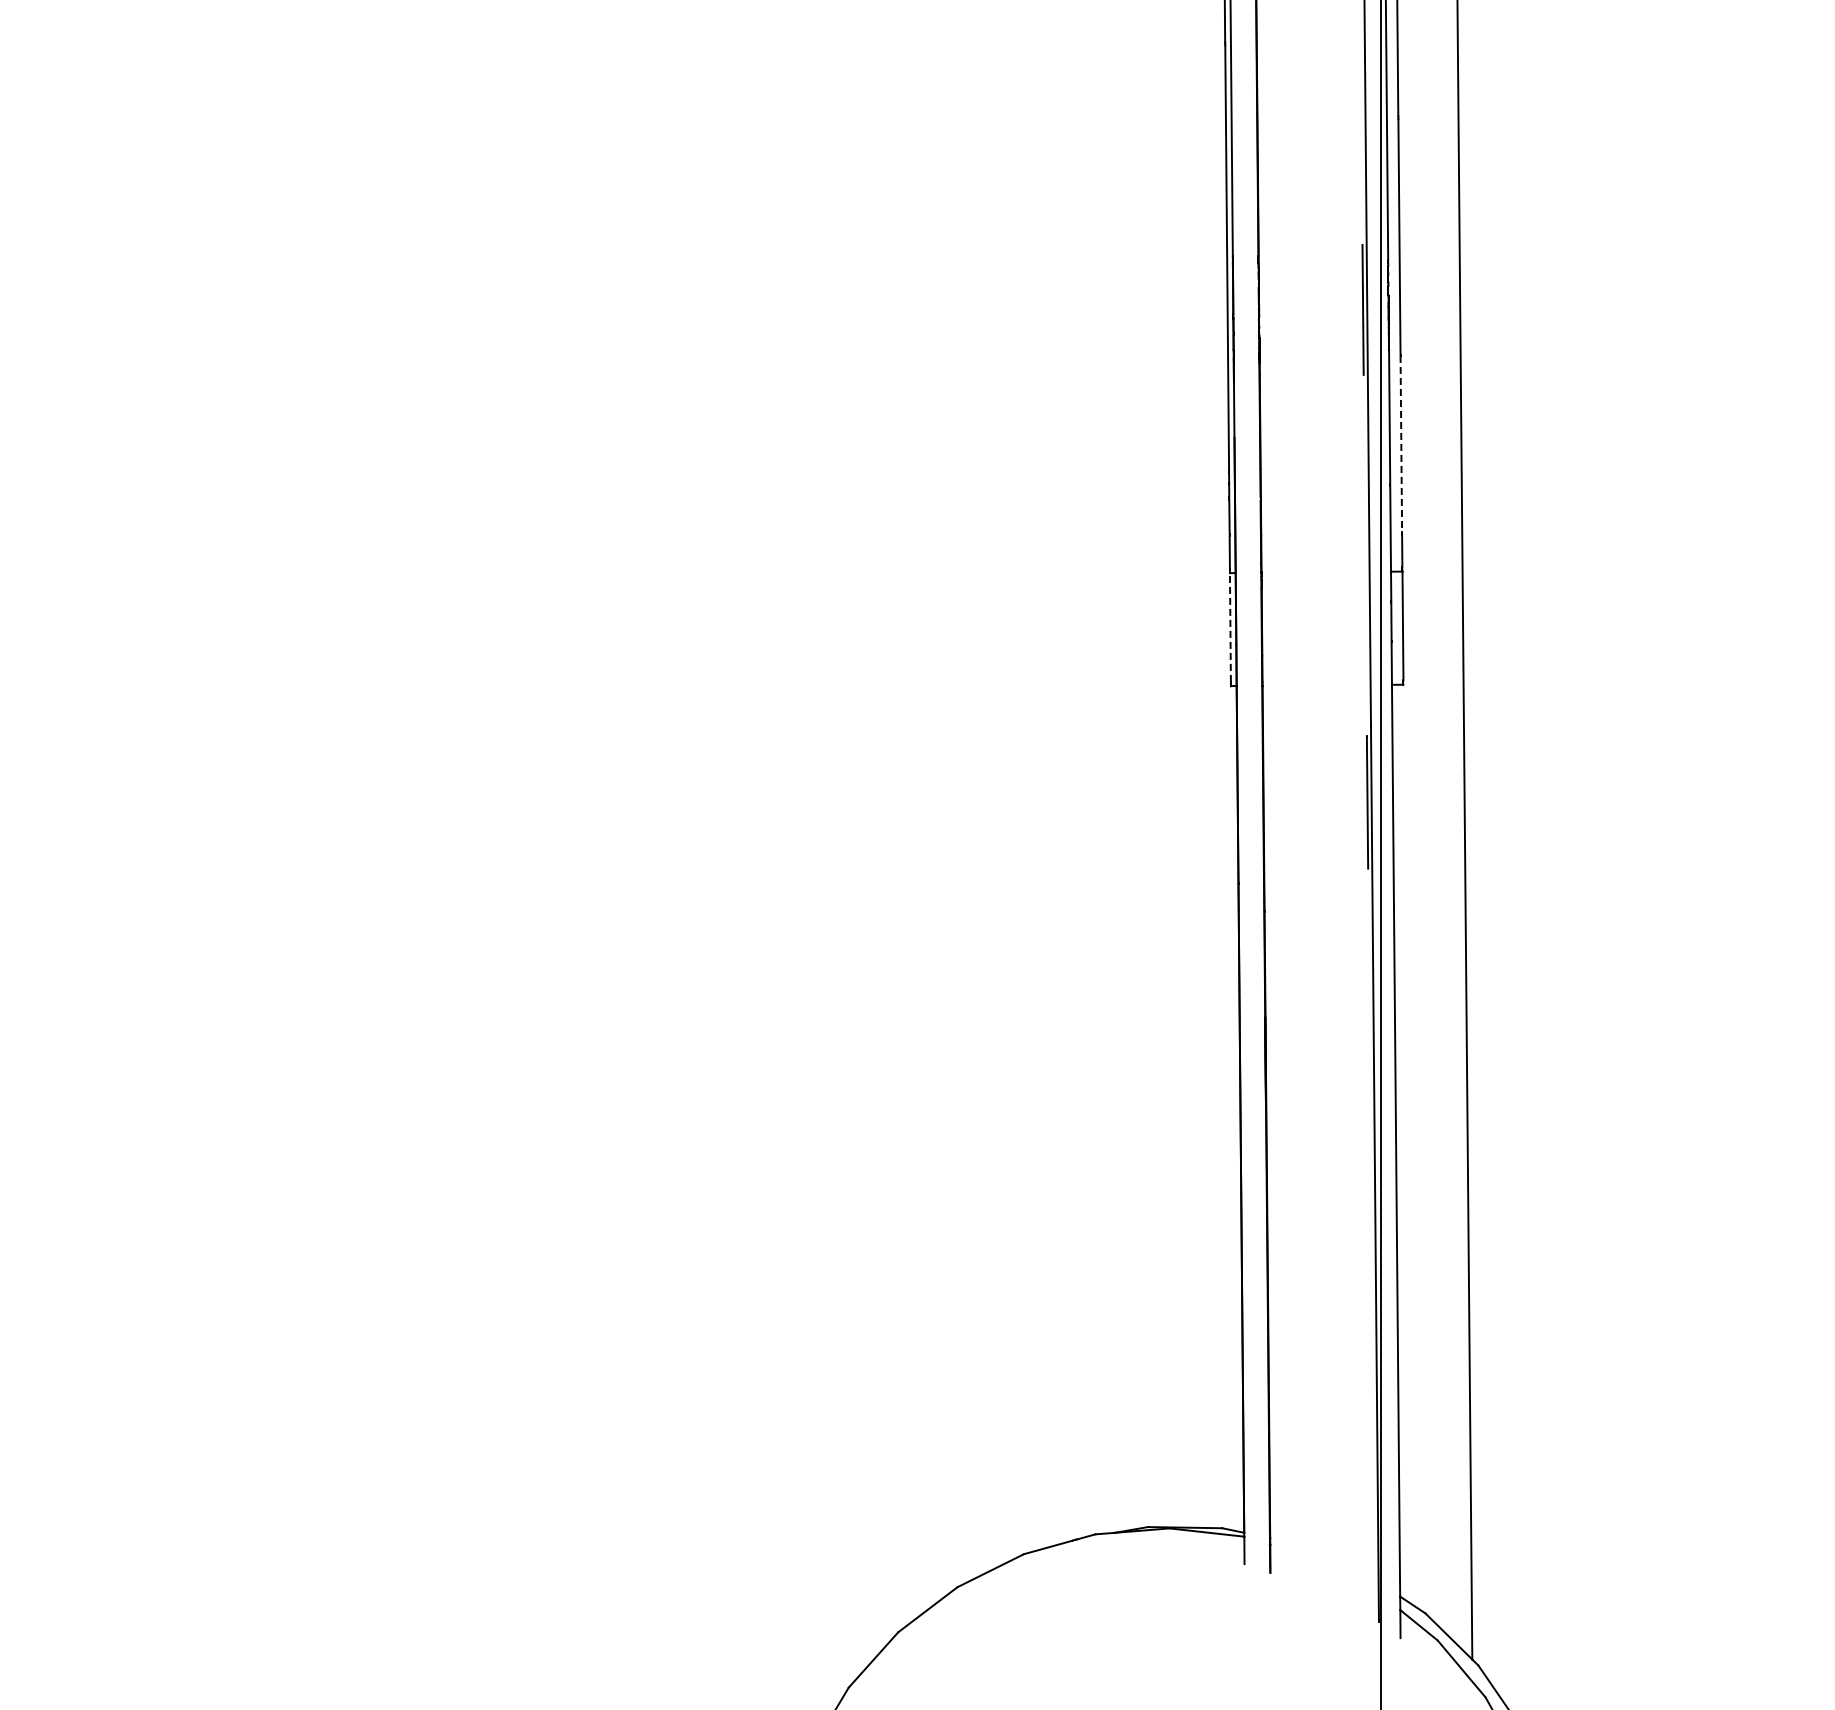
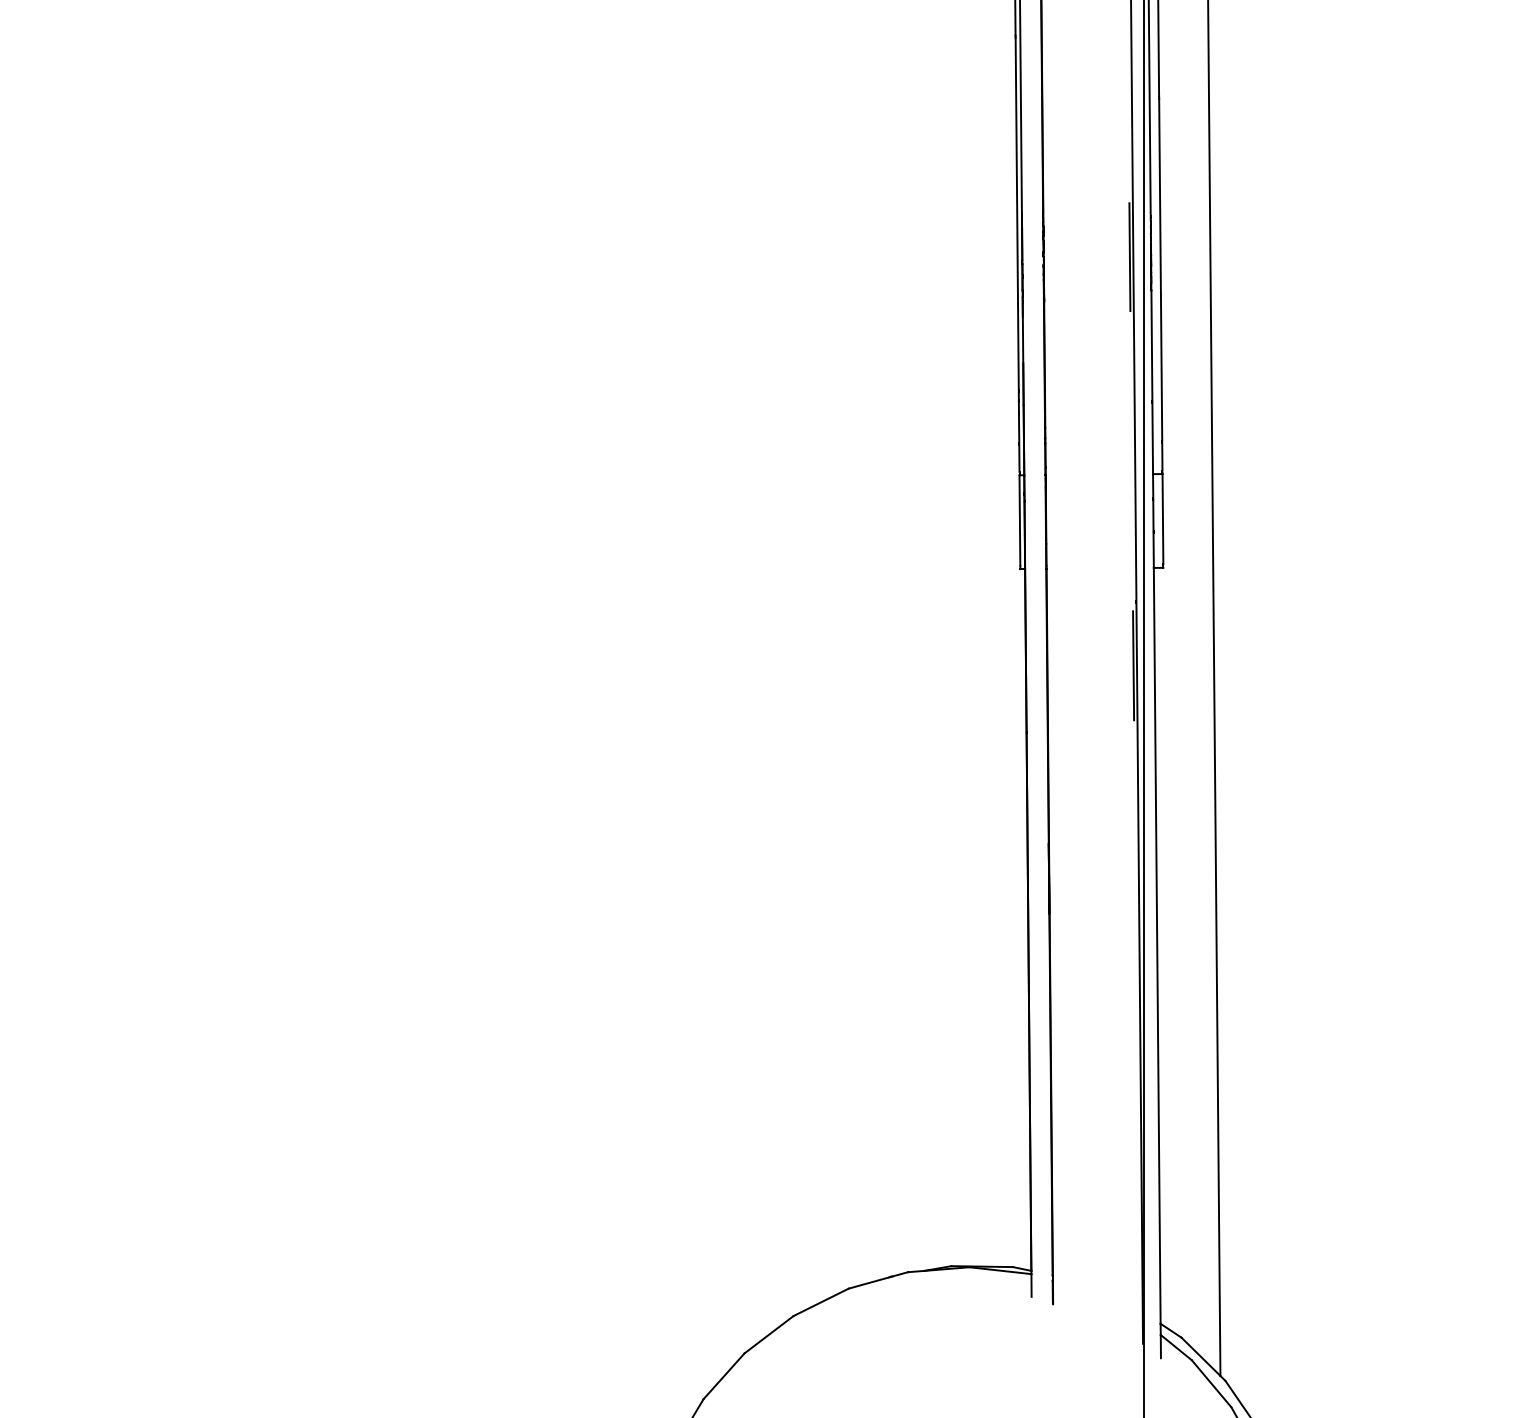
line: (1401, 444) -> (1161, 368), dashed -> solid
line: (1230, 627) -> (1019, 520), dashed -> solid

